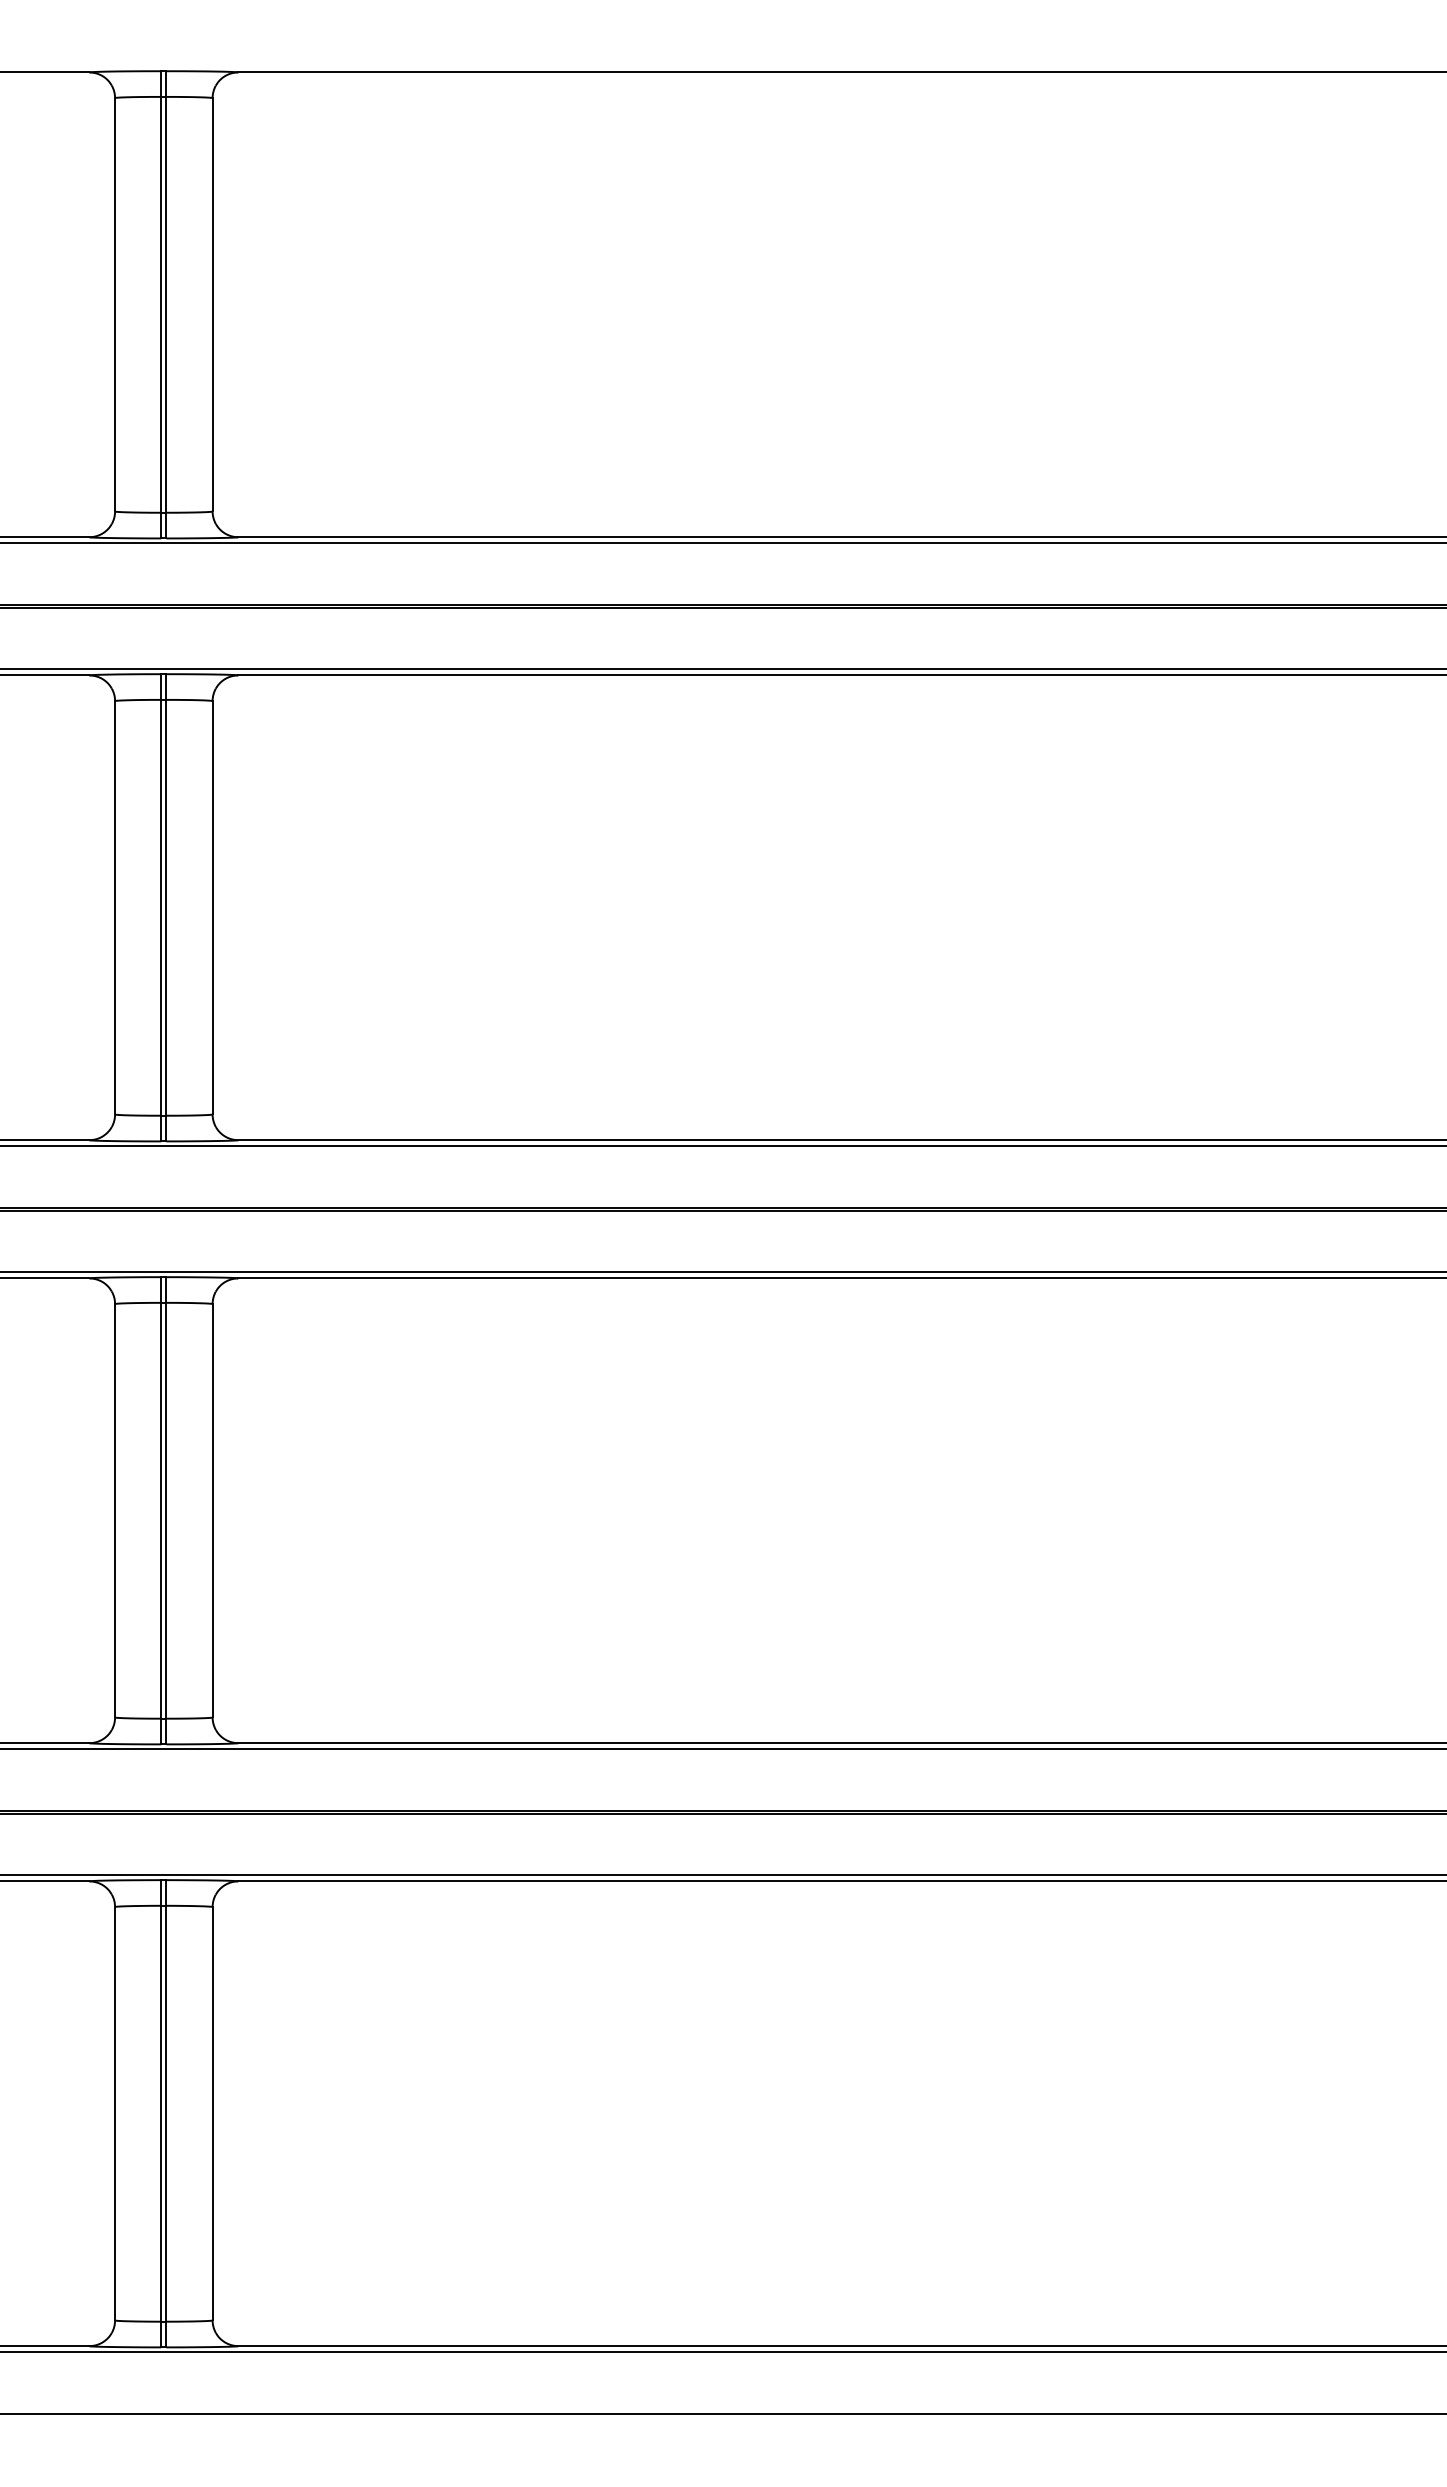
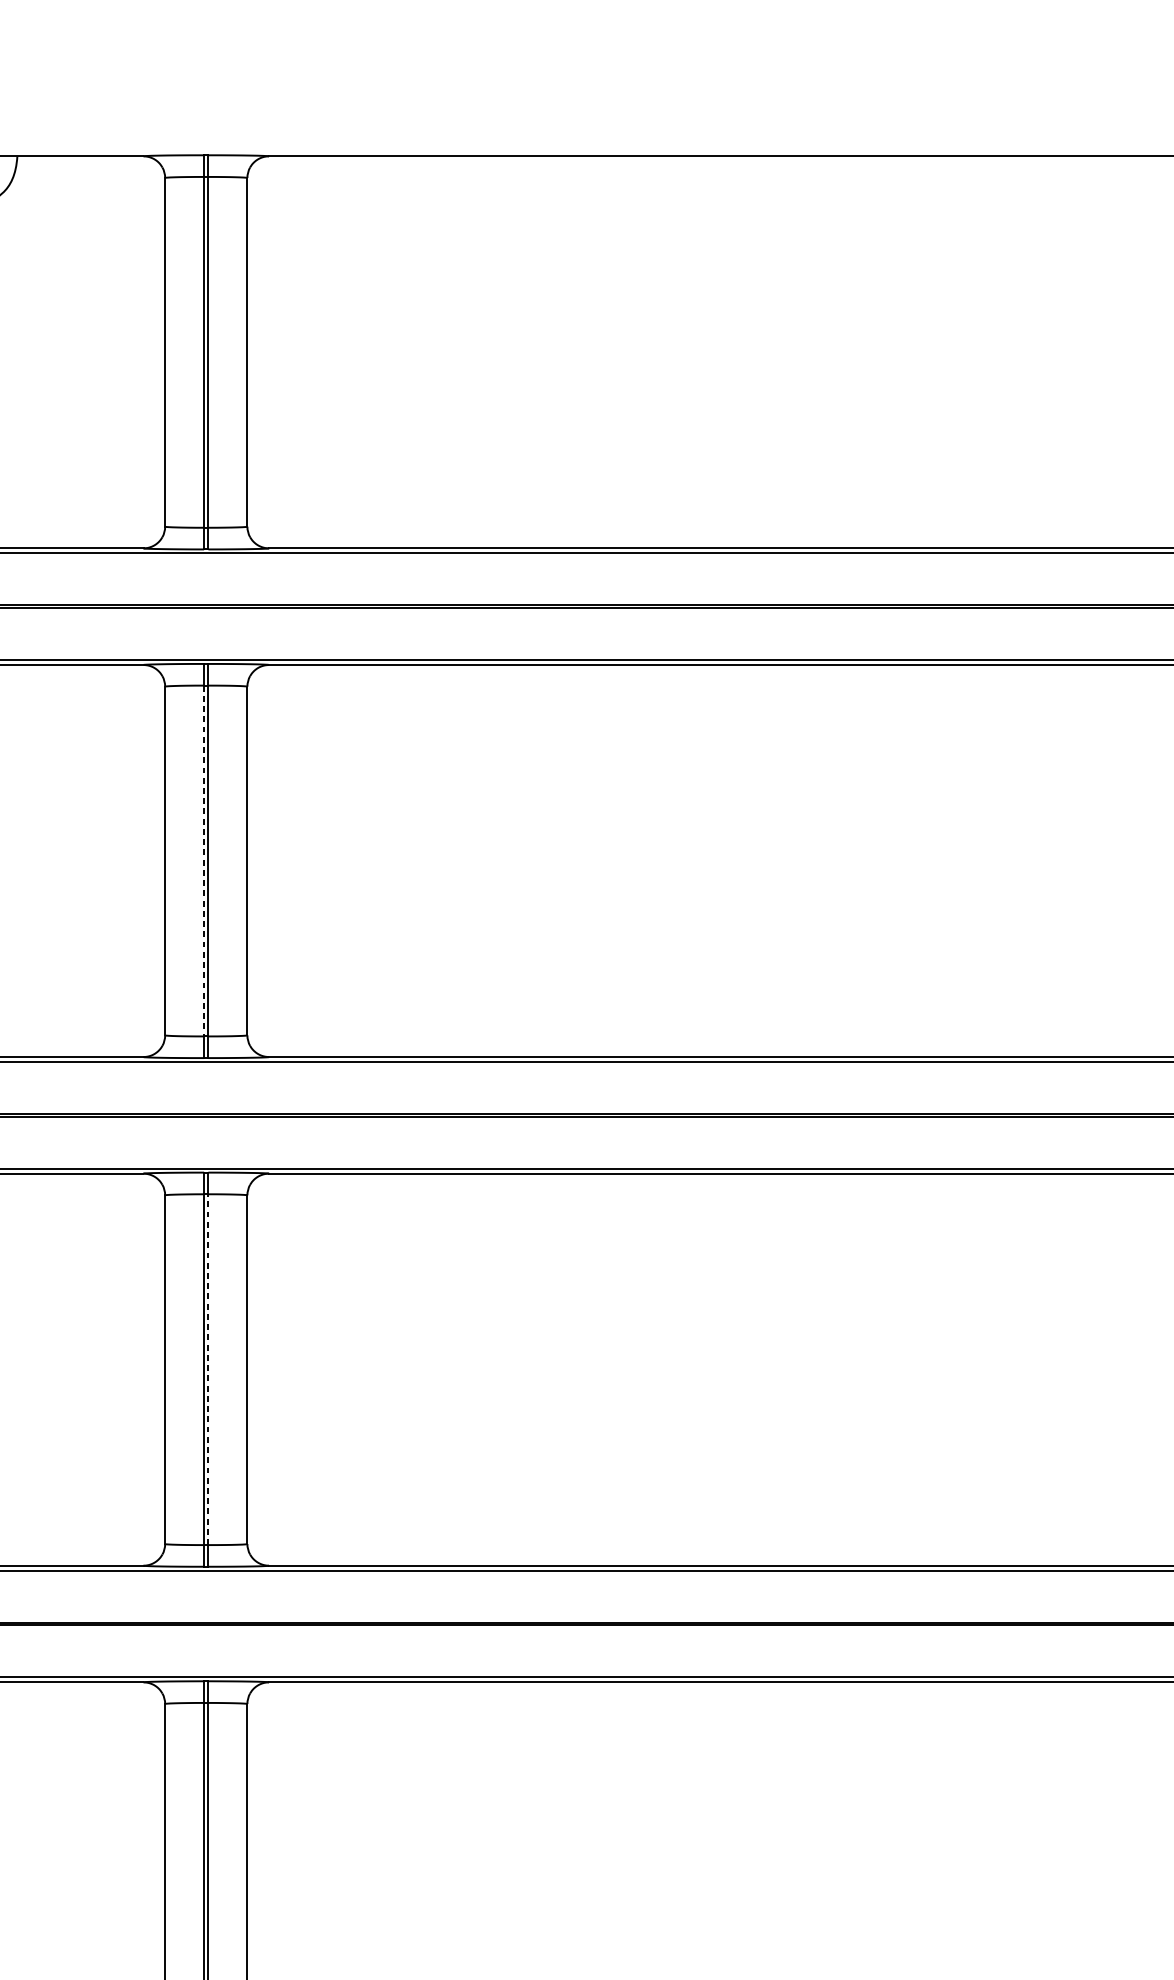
line: (161, 907) -> (204, 860), solid -> dashed
line: (166, 1510) -> (208, 1369), solid -> dashed

